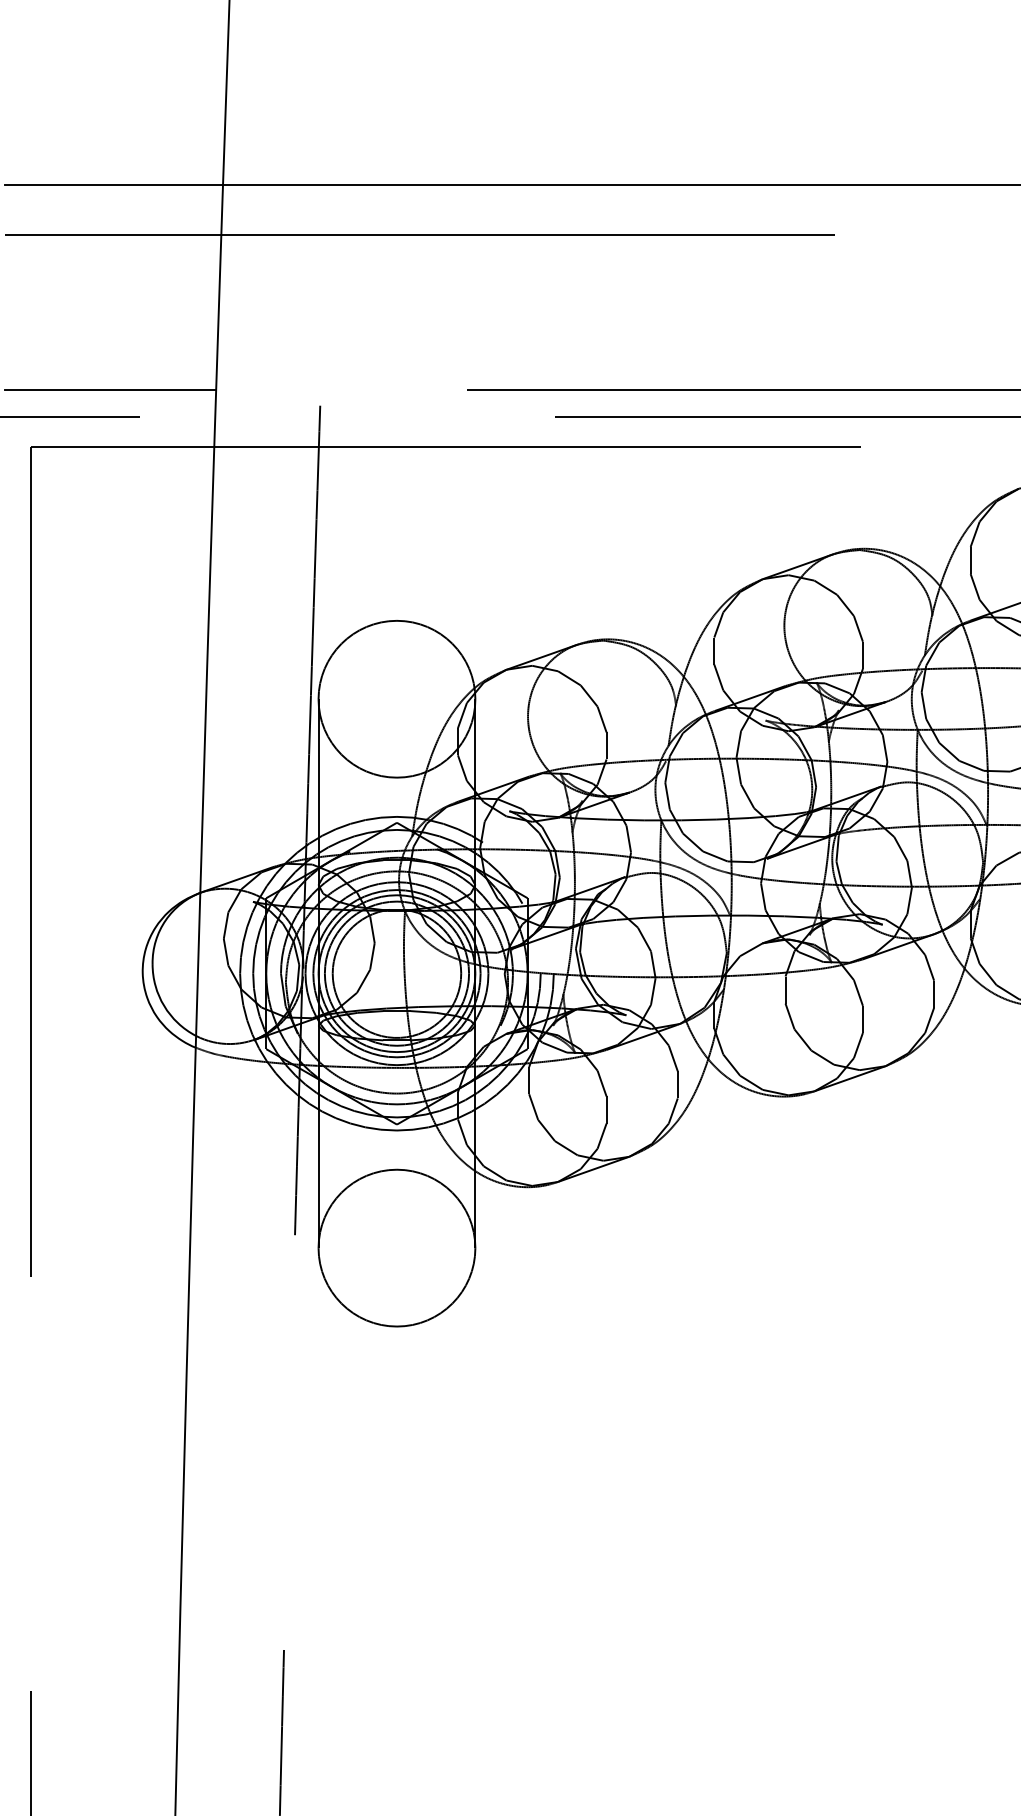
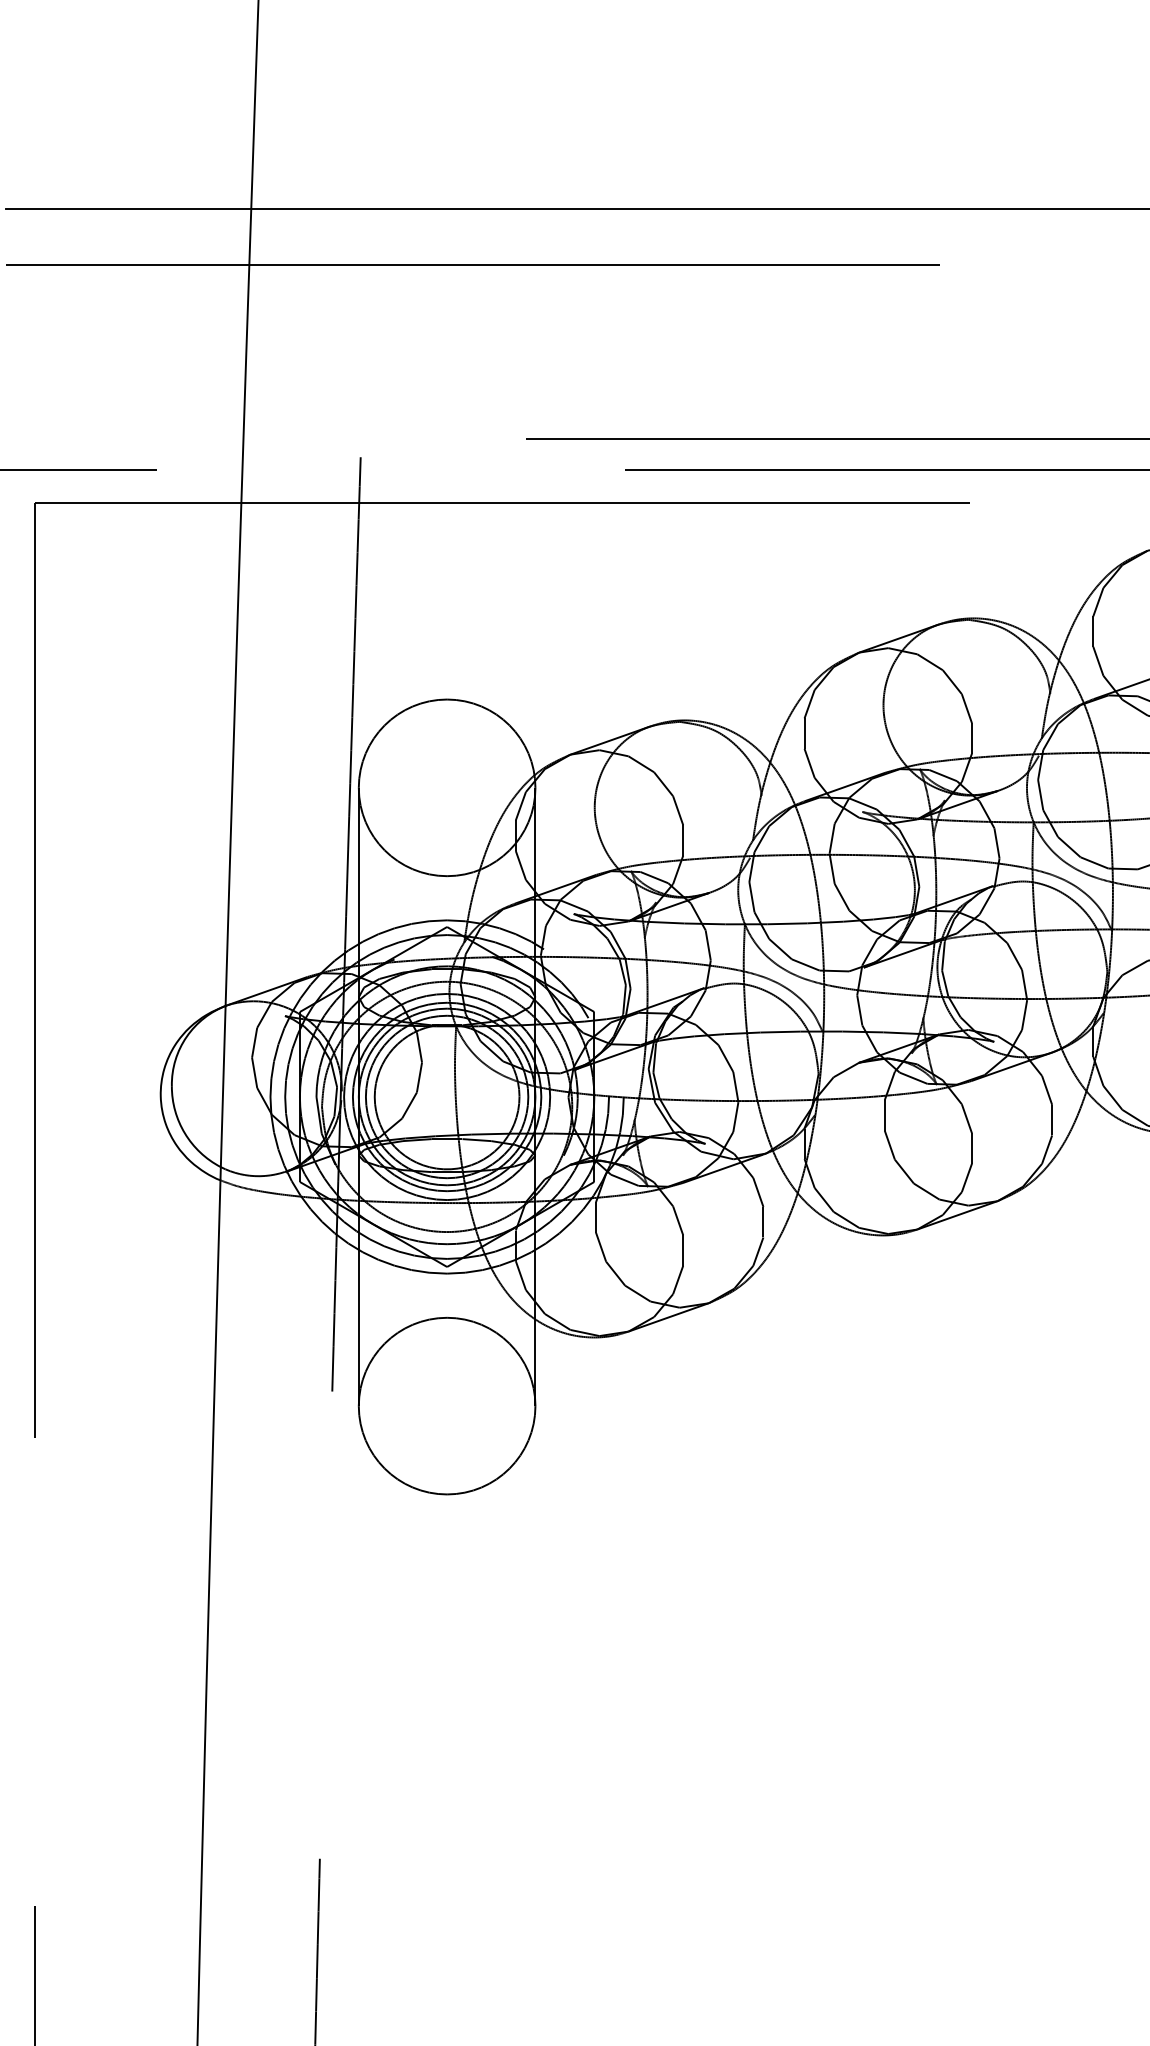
line: (110, 389) -> (124, 439), removed

